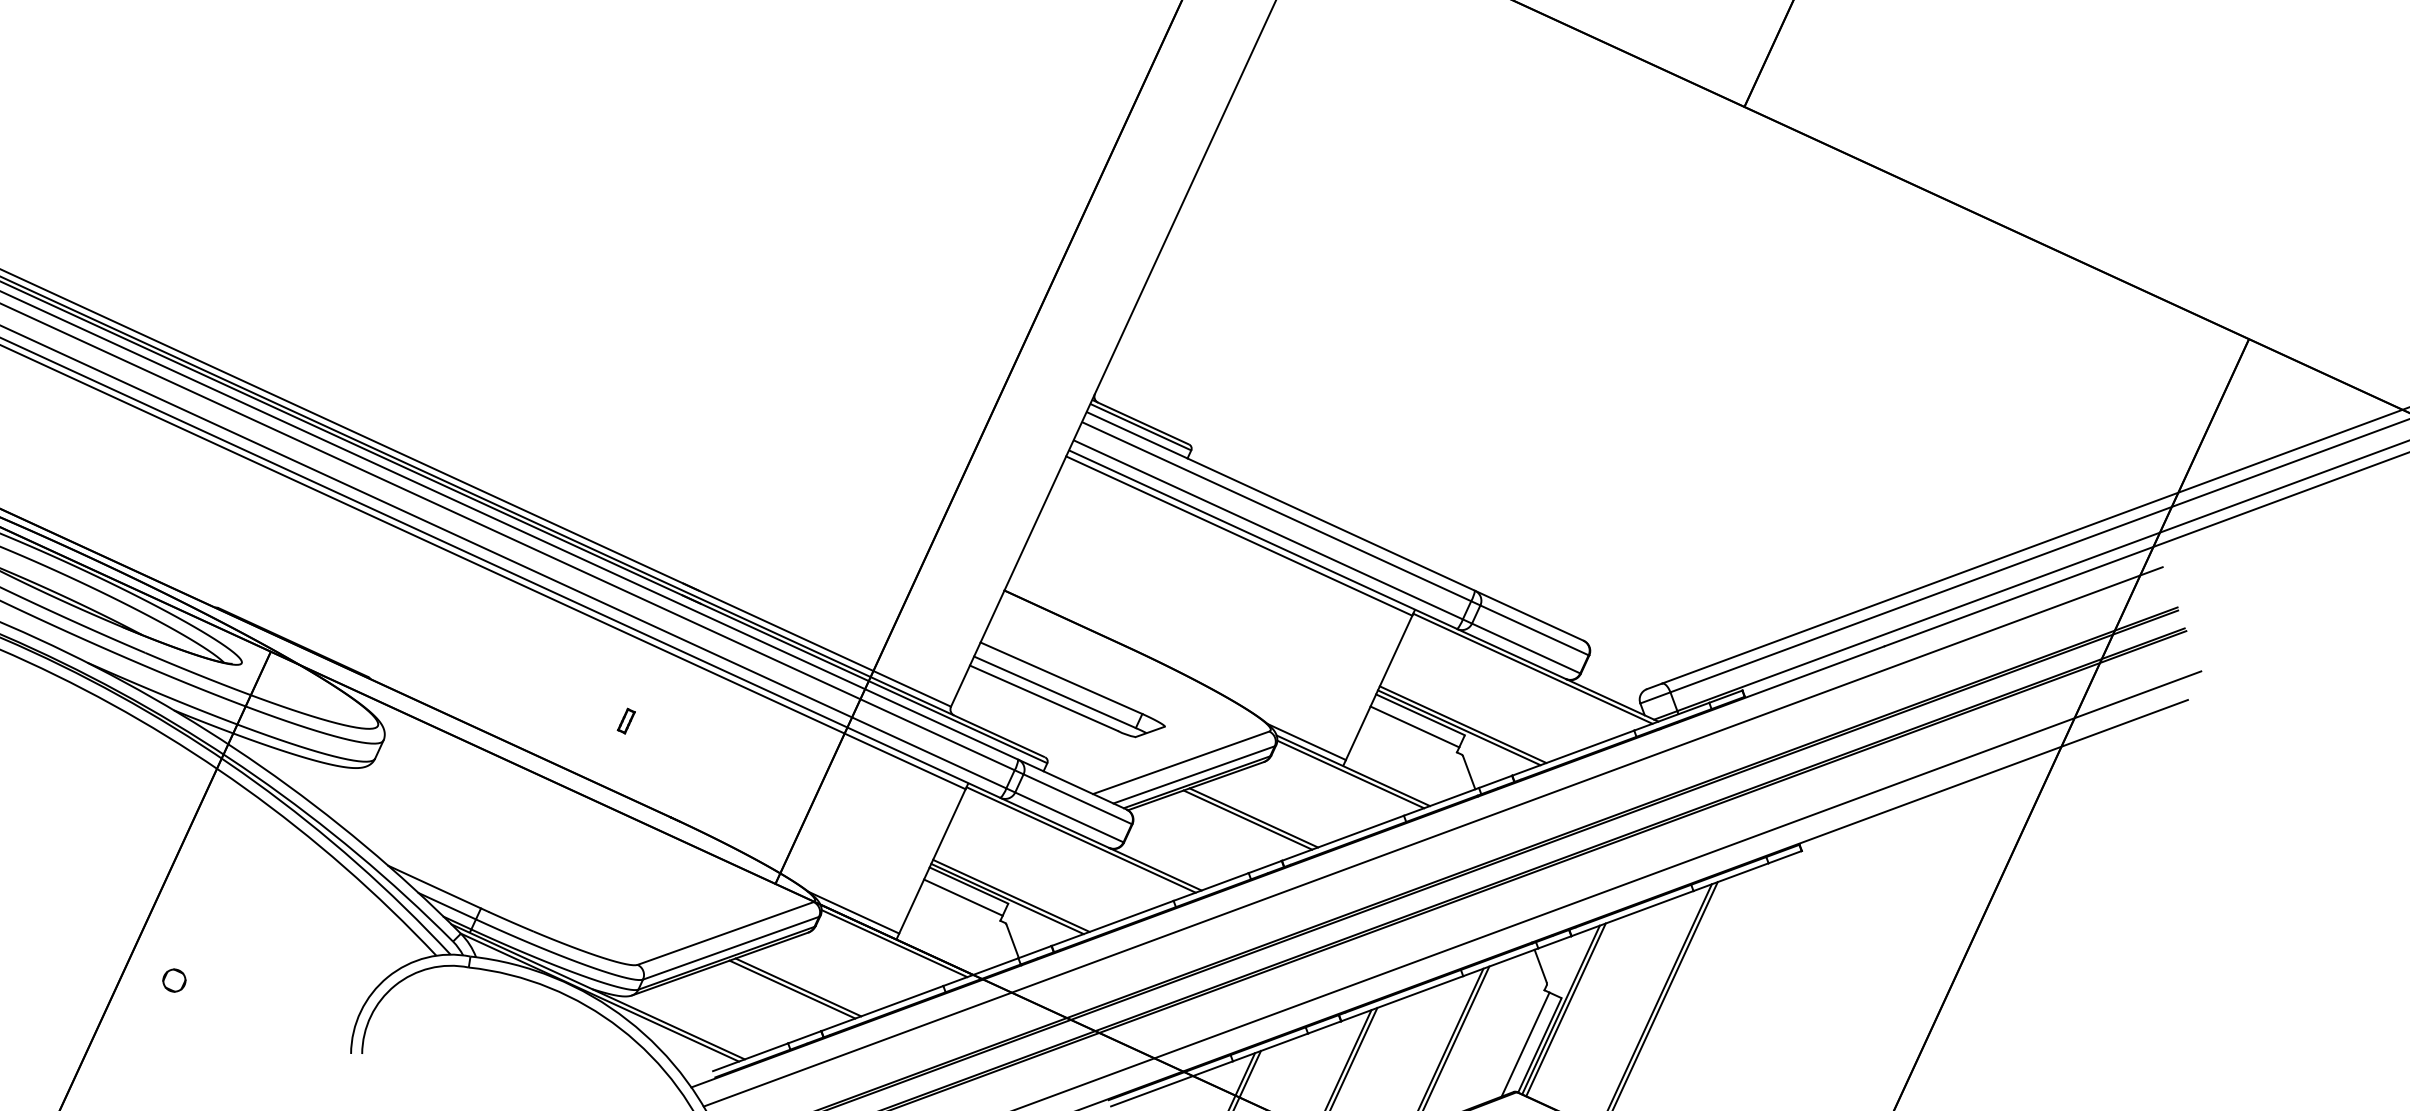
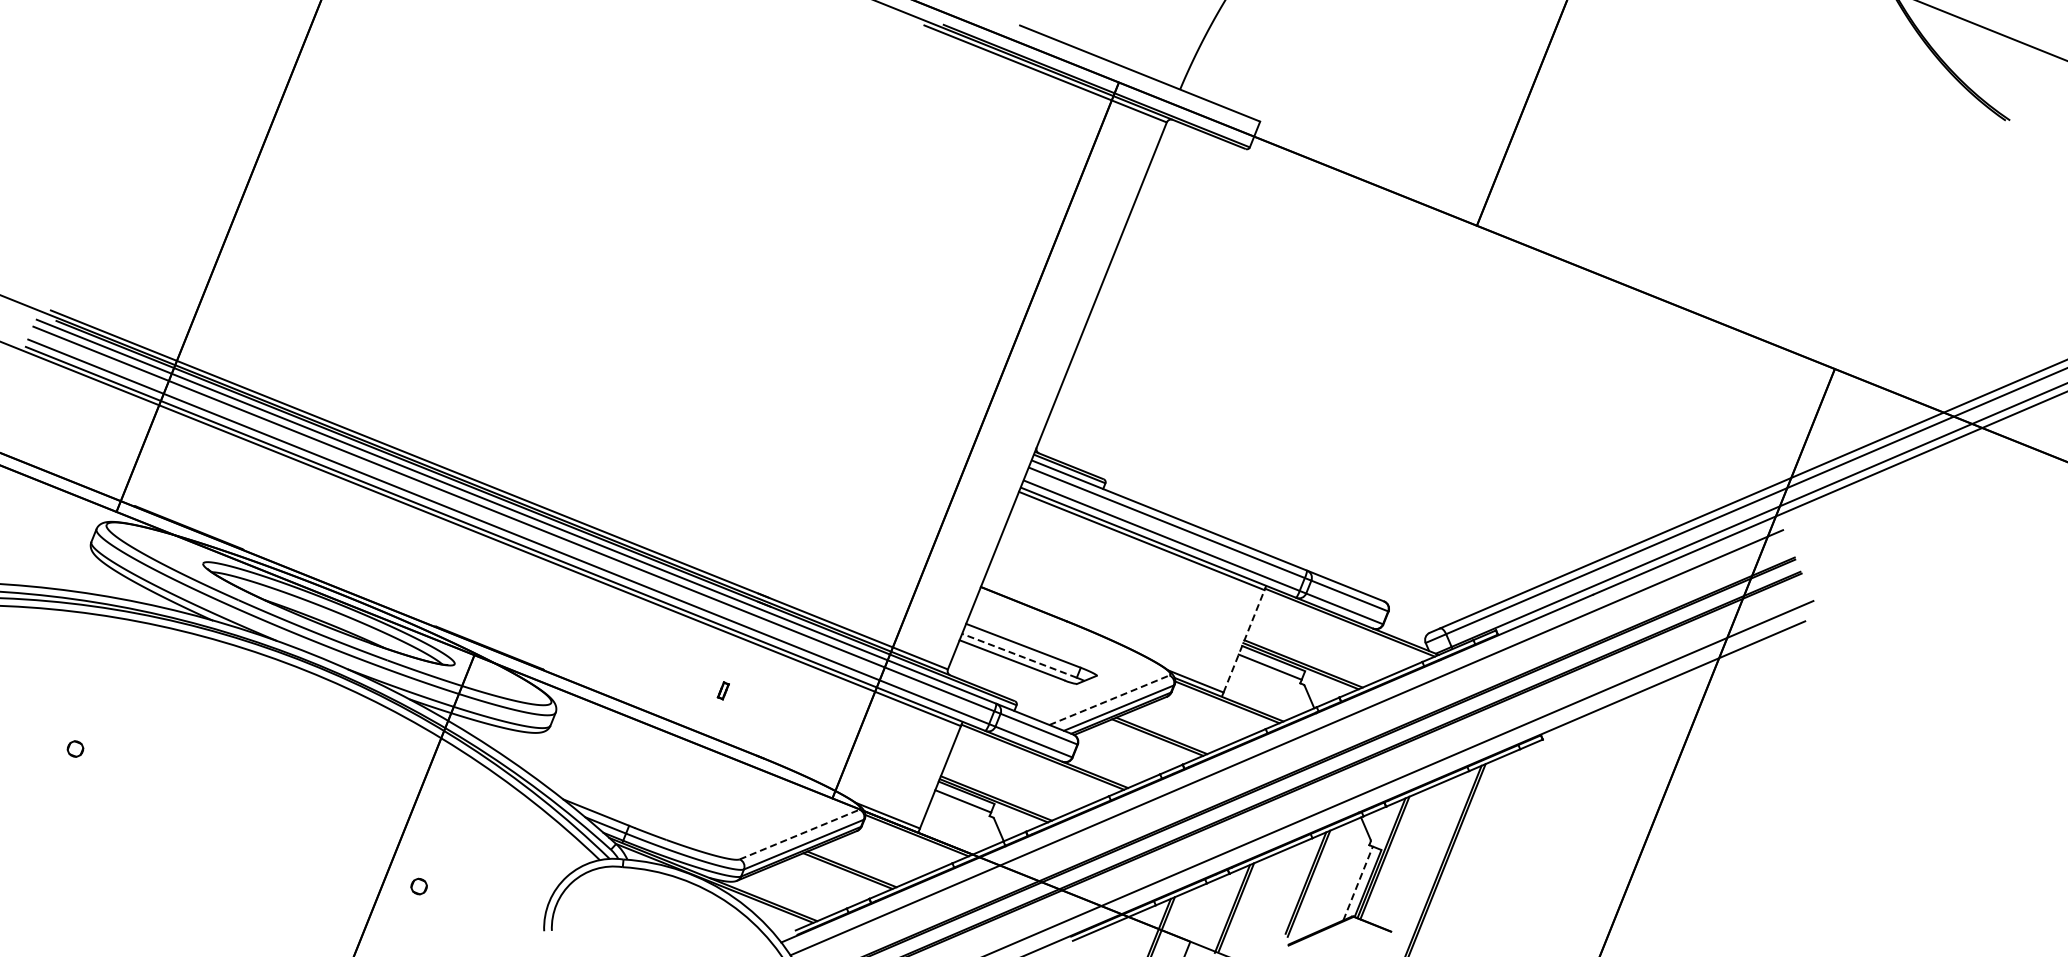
line: (1379, 686) -> (1244, 640), solid -> dashed
line: (1055, 691) -> (1019, 655), solid -> dashed
line: (1181, 763) -> (1109, 700), solid -> dashed
line: (725, 933) -> (799, 834), solid -> dashed
line: (1526, 1044) -> (1358, 883), solid -> dashed

